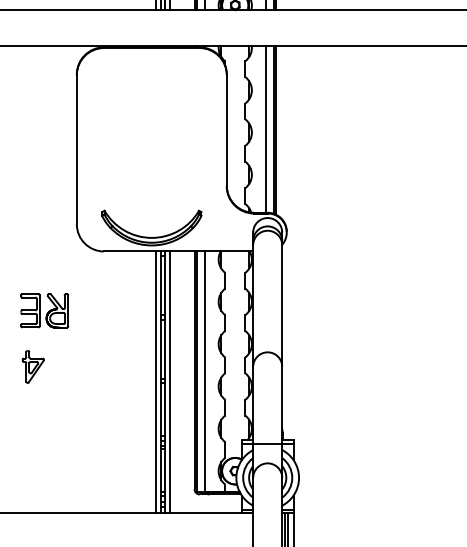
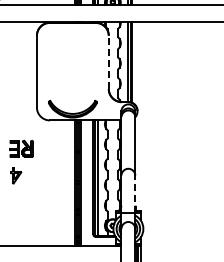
line: (226, 130) -> (108, 62), solid -> dashed
line: (282, 405) -> (135, 194), solid -> dashed

